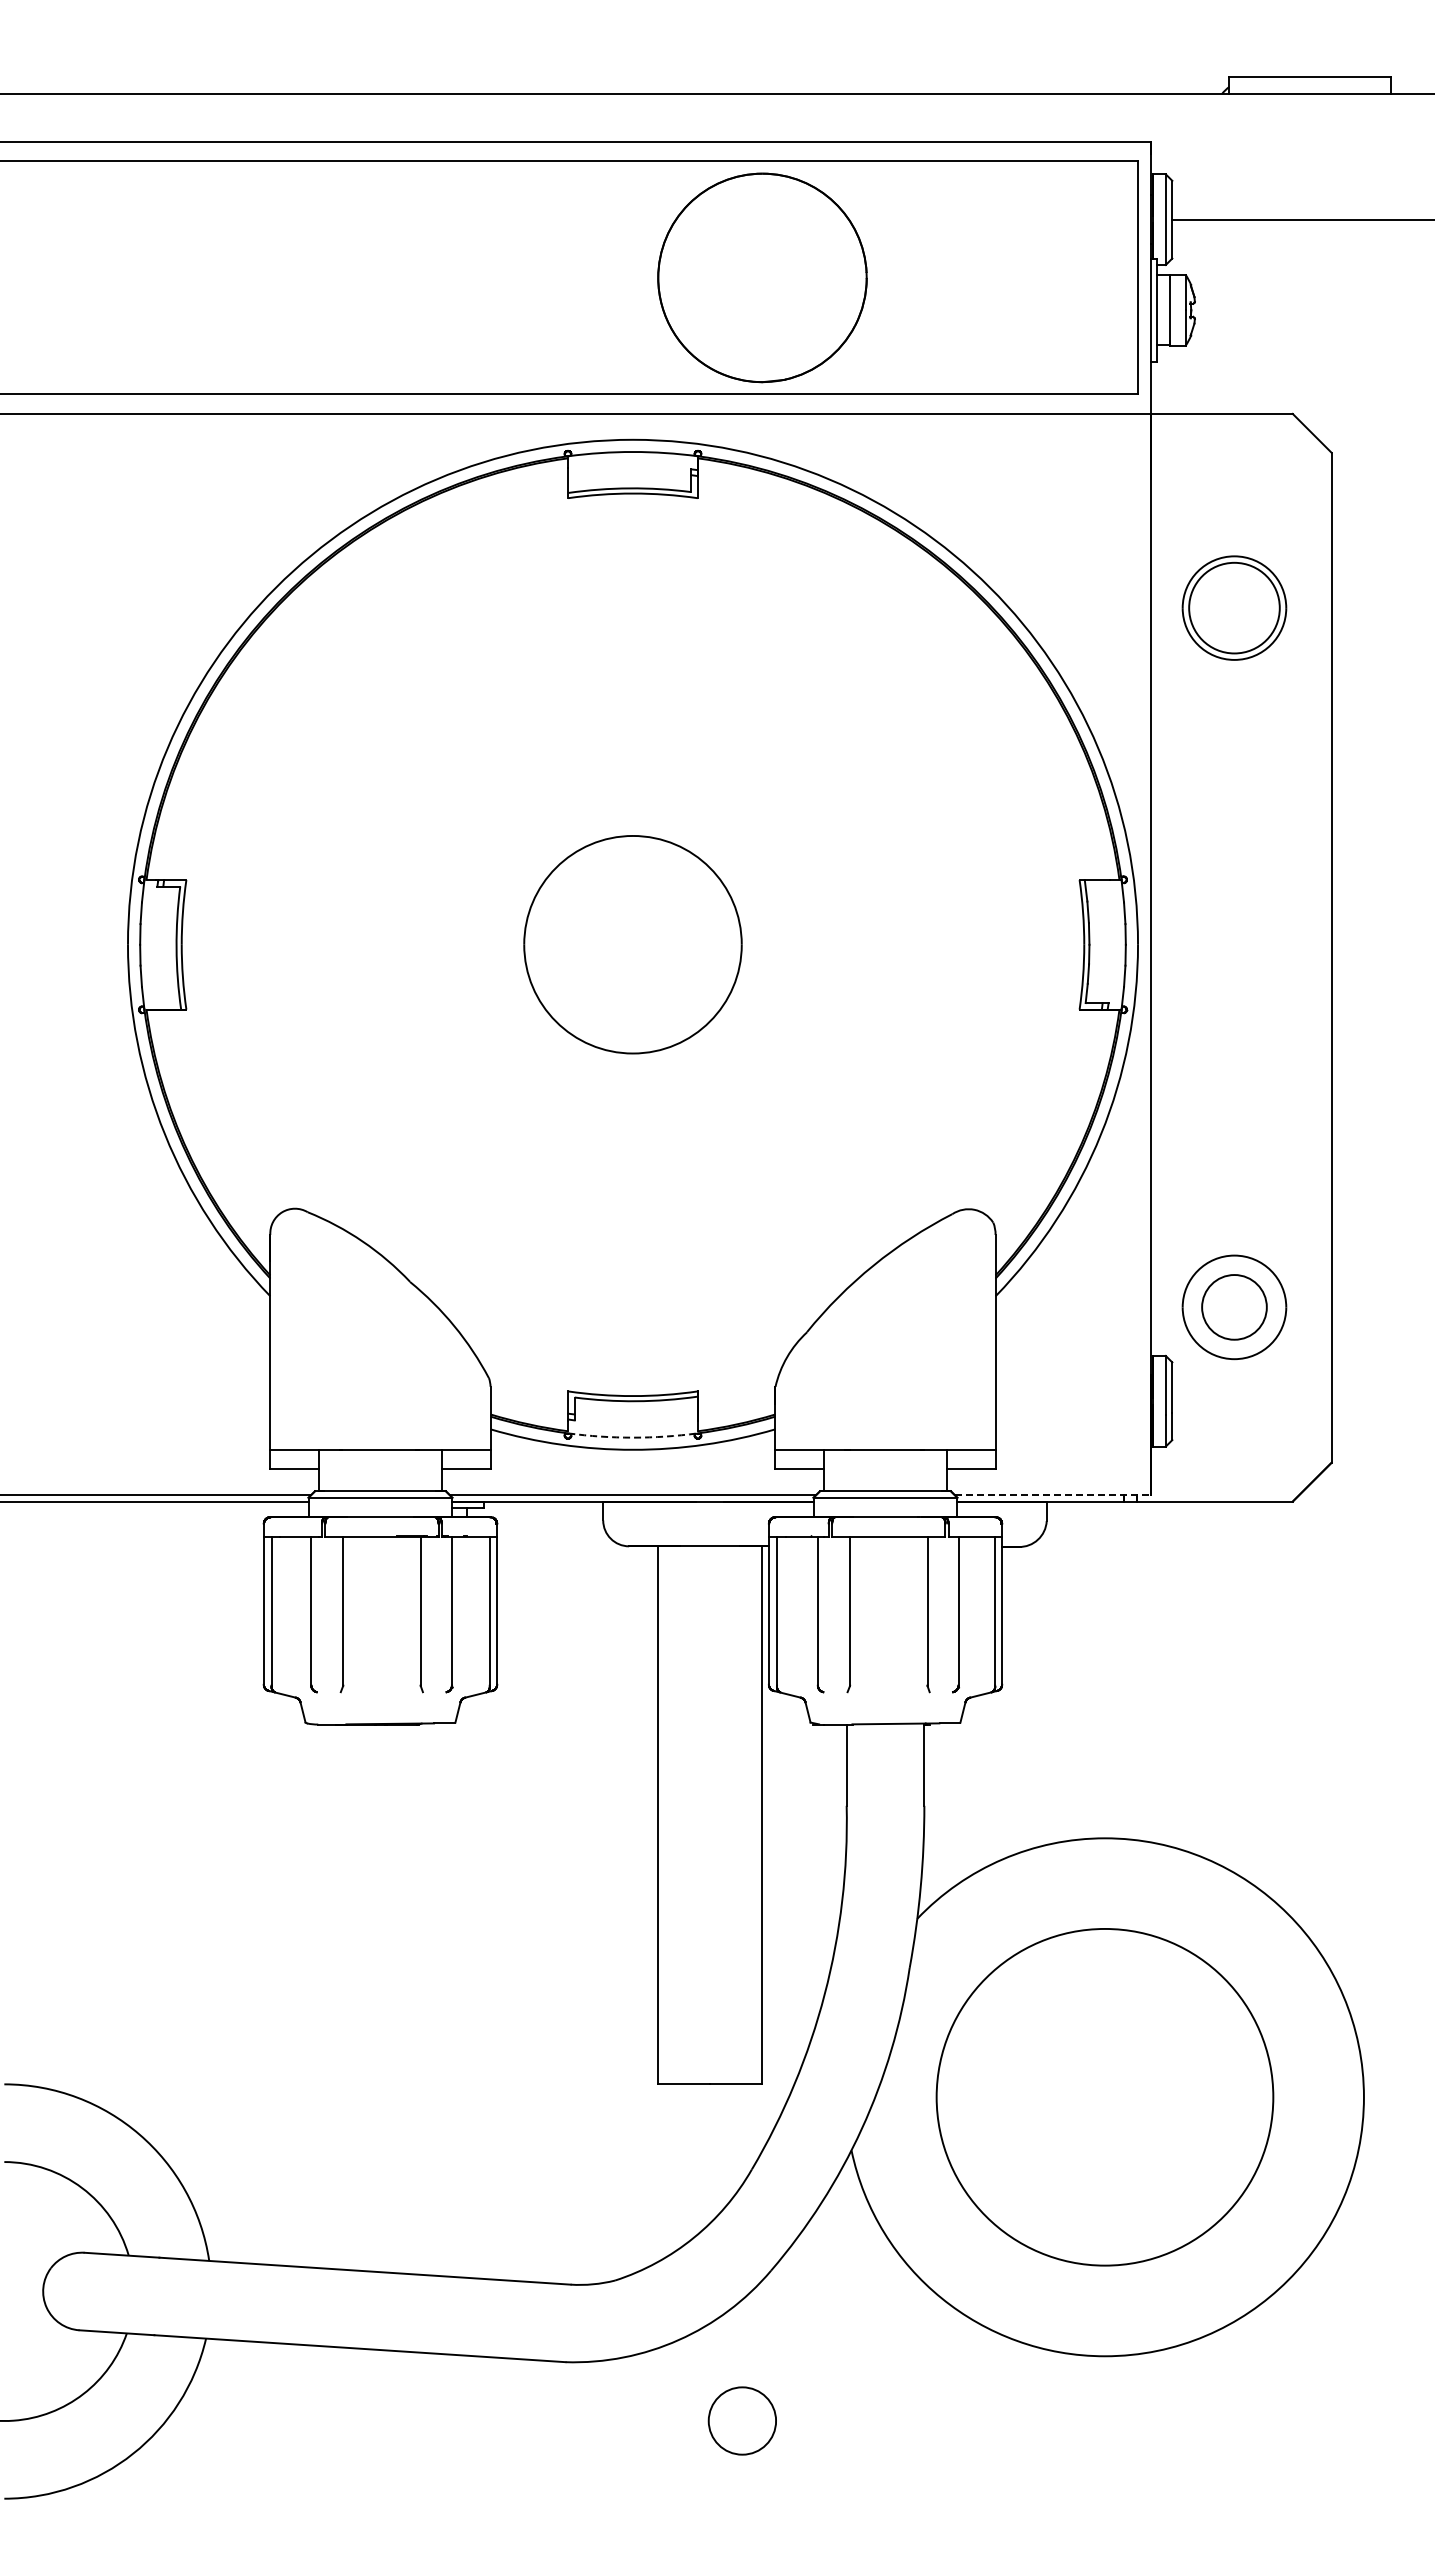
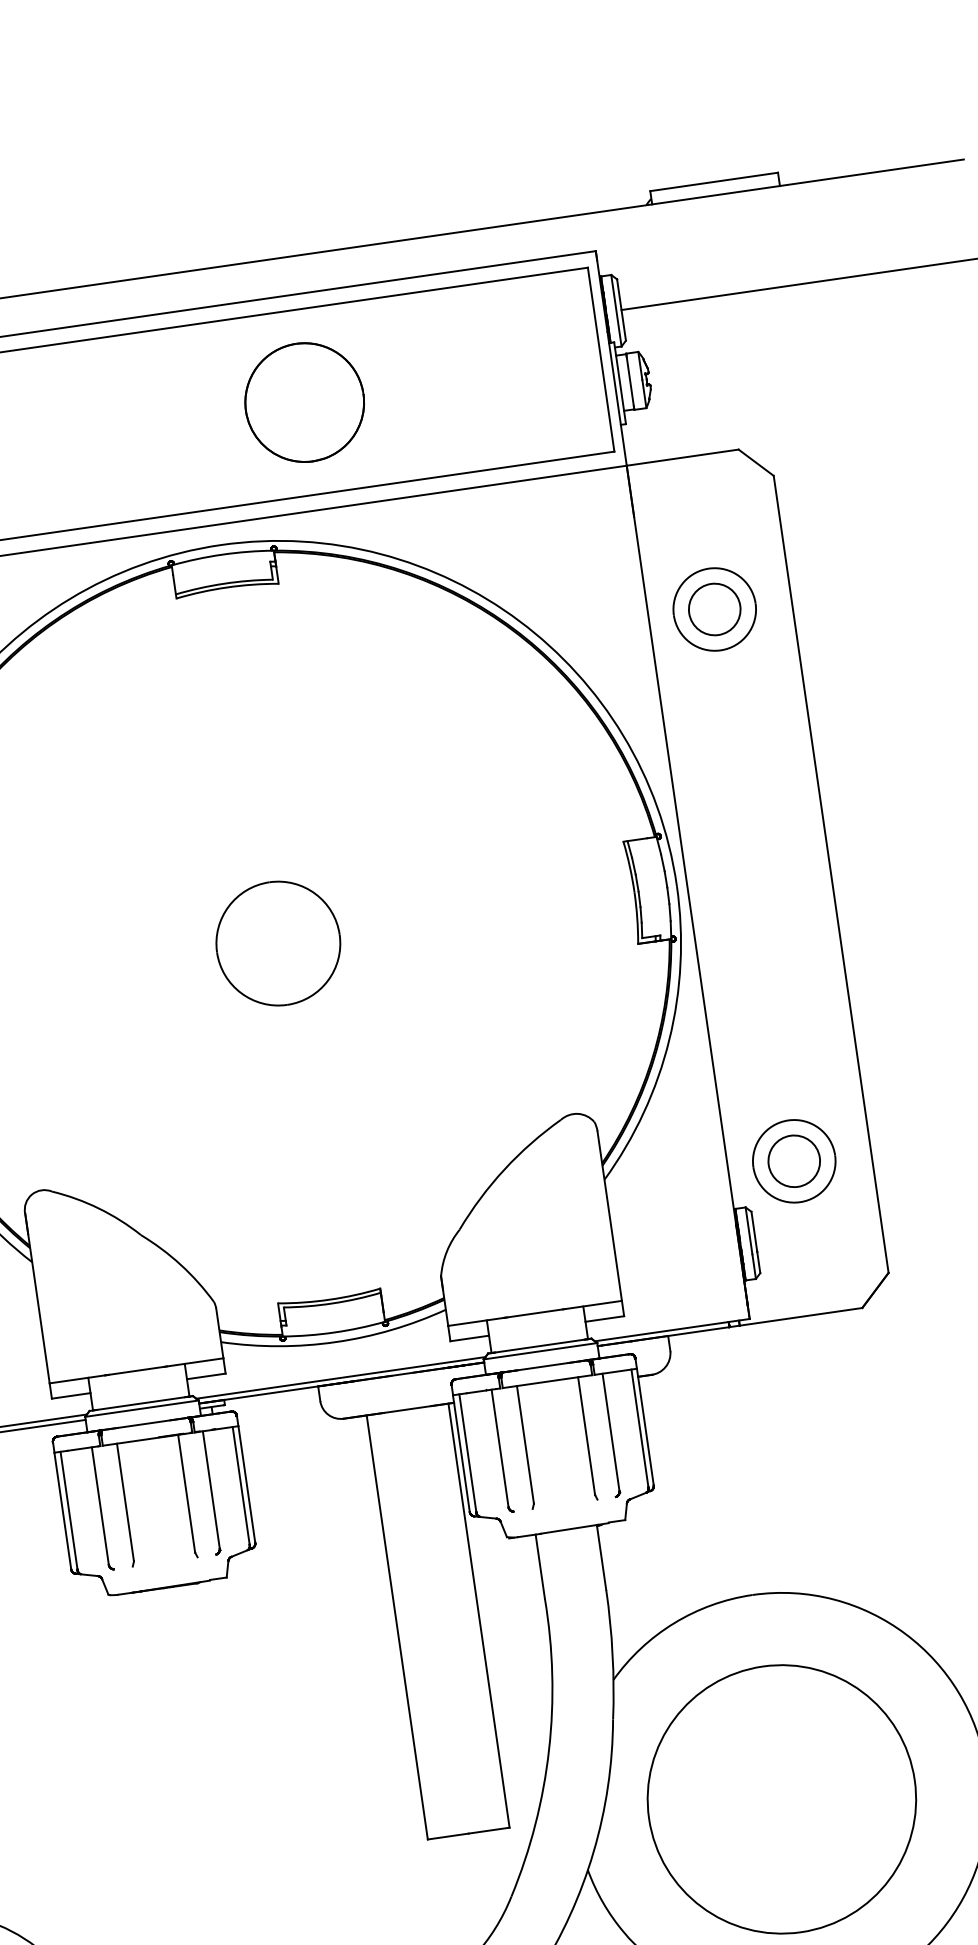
part: (762, 277) -> (304, 402), size x0.71
circle: (1234, 607) -> (714, 609), size x0.71
part: (632, 944) -> (277, 943), size x0.71
arc: (633, 1437) -> (334, 1332), dashed -> solid
line: (1053, 1495) -> (672, 1330), dashed -> solid

